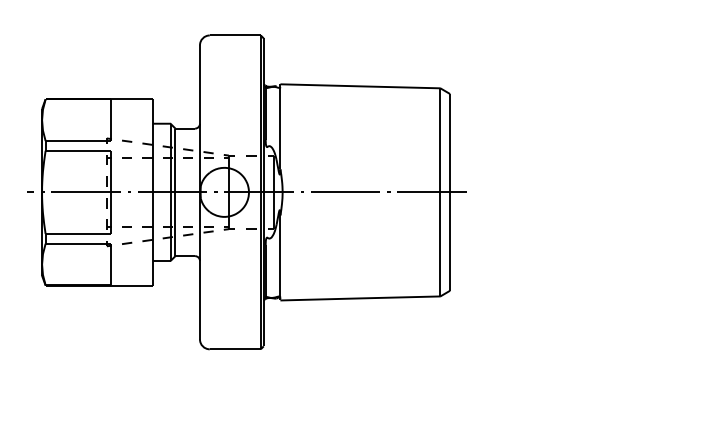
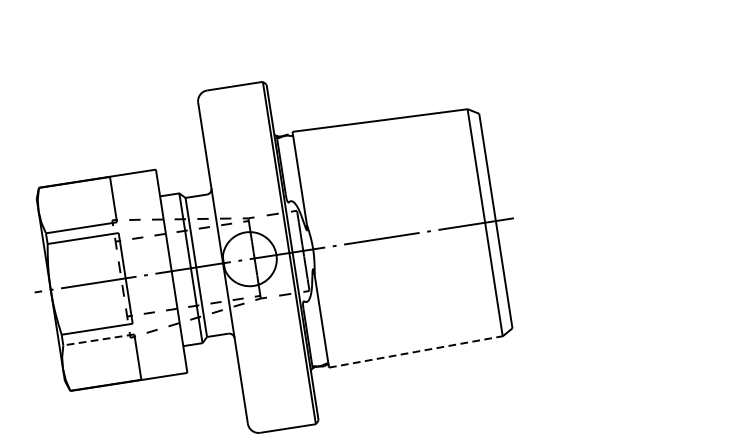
line: (78, 243) -> (99, 339), solid -> dashed
line: (360, 298) -> (416, 351), solid -> dashed

